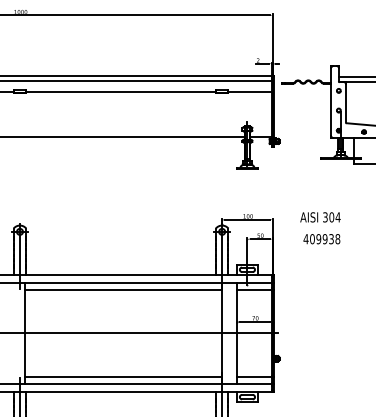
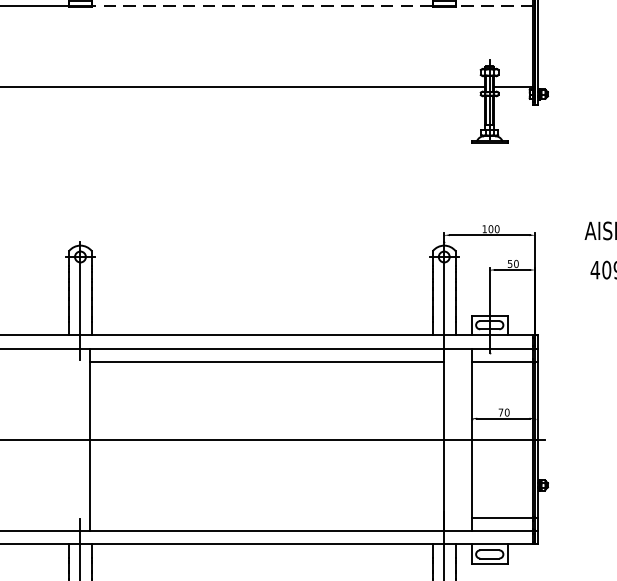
line: (121, 92) -> (263, 6), solid -> dashed
line: (250, 92) -> (495, 6), solid -> dashed
line: (123, 376) -> (266, 517), removed

